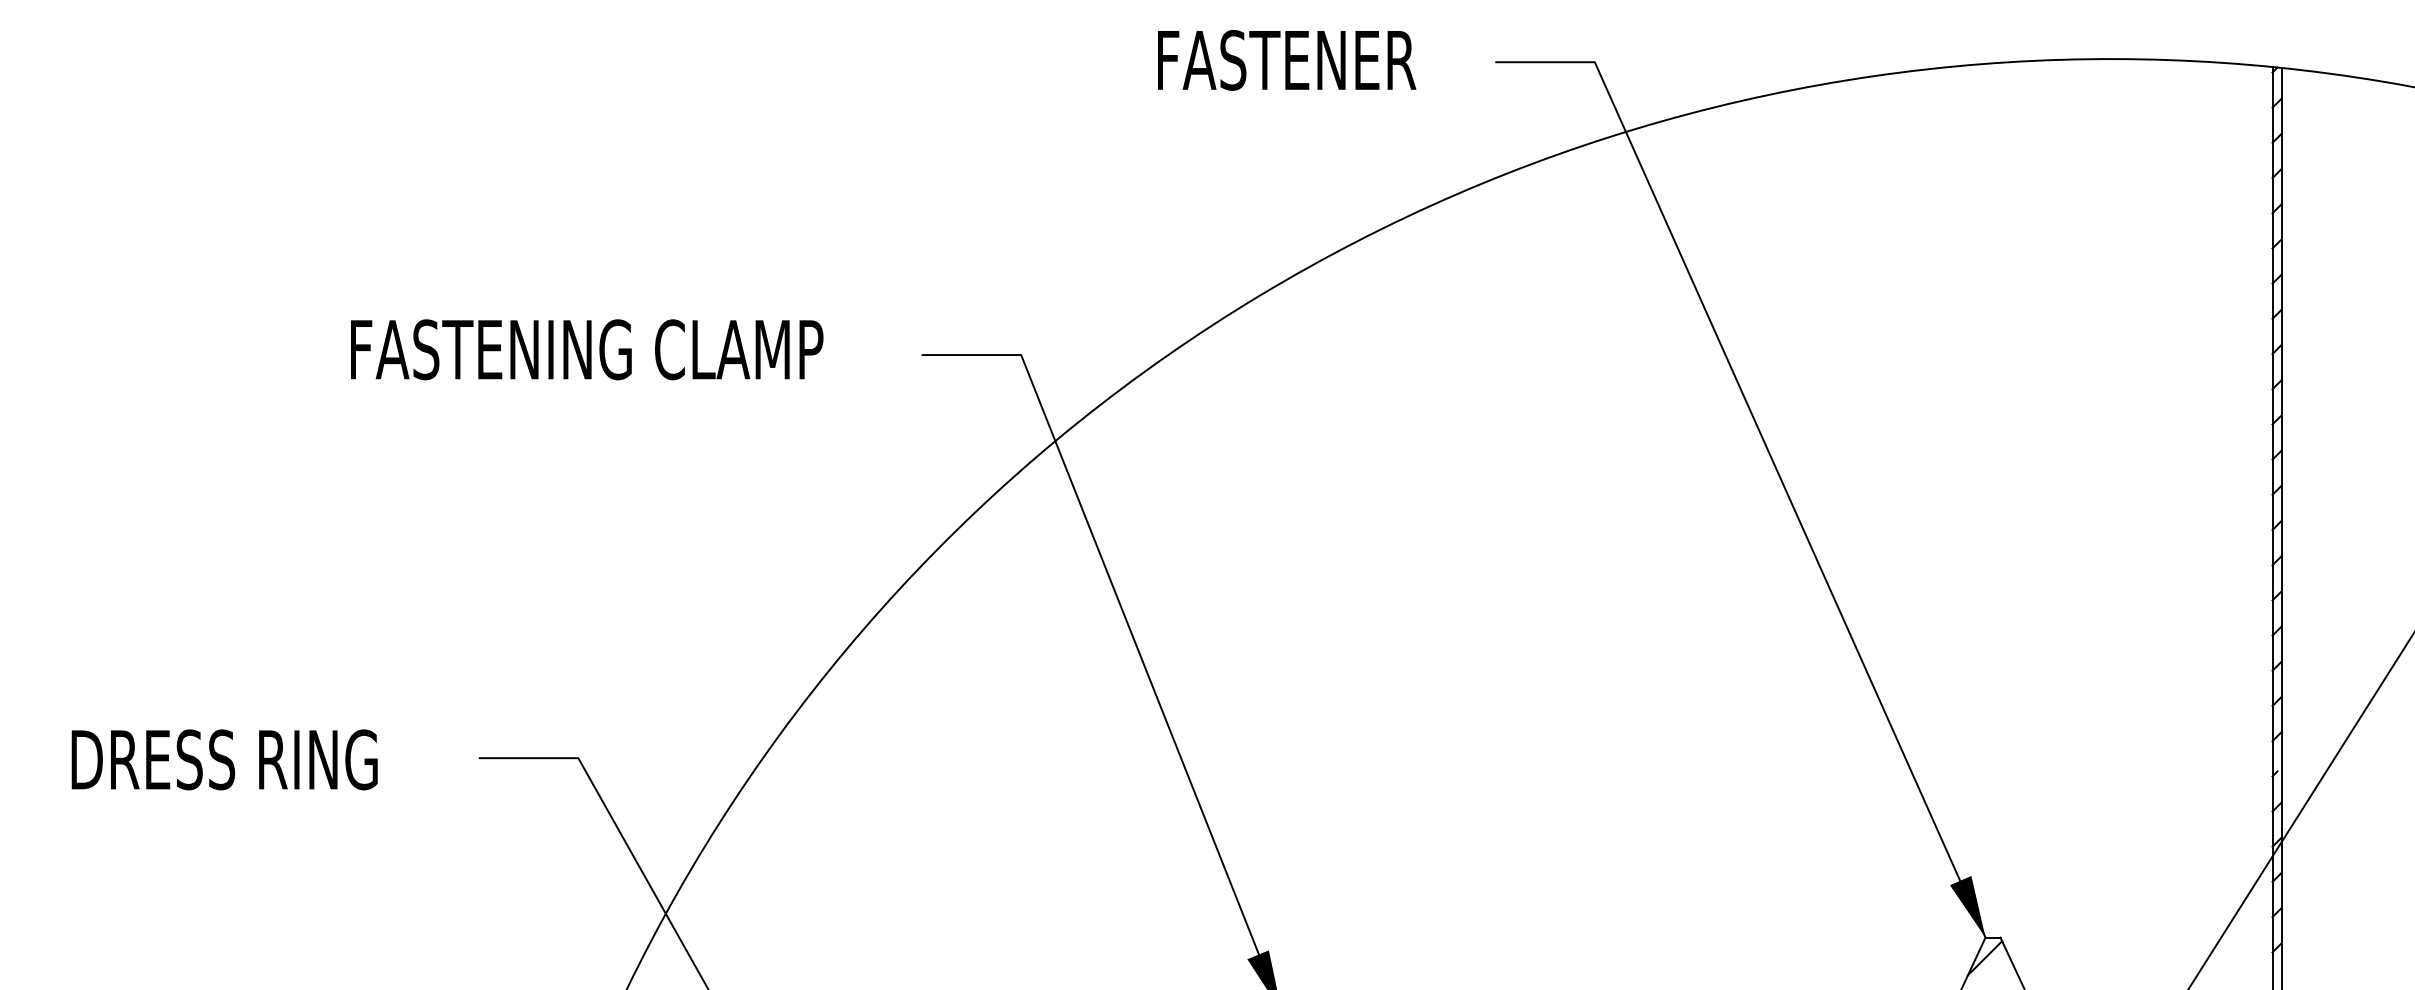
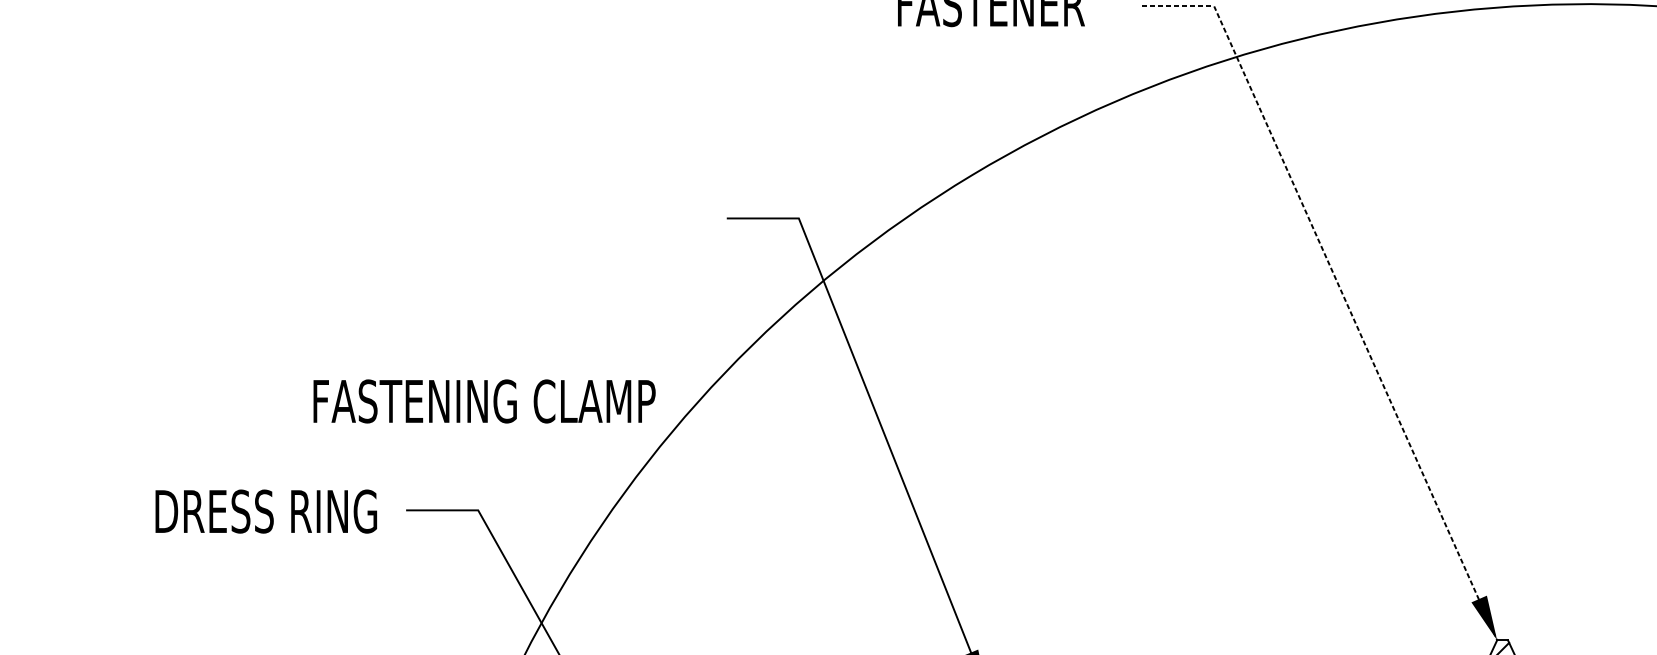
text: (587, 349) -> (484, 401), moved
line: (1769, 453) -> (1340, 289), solid -> dashed
text: (224, 759) -> (266, 511), moved

